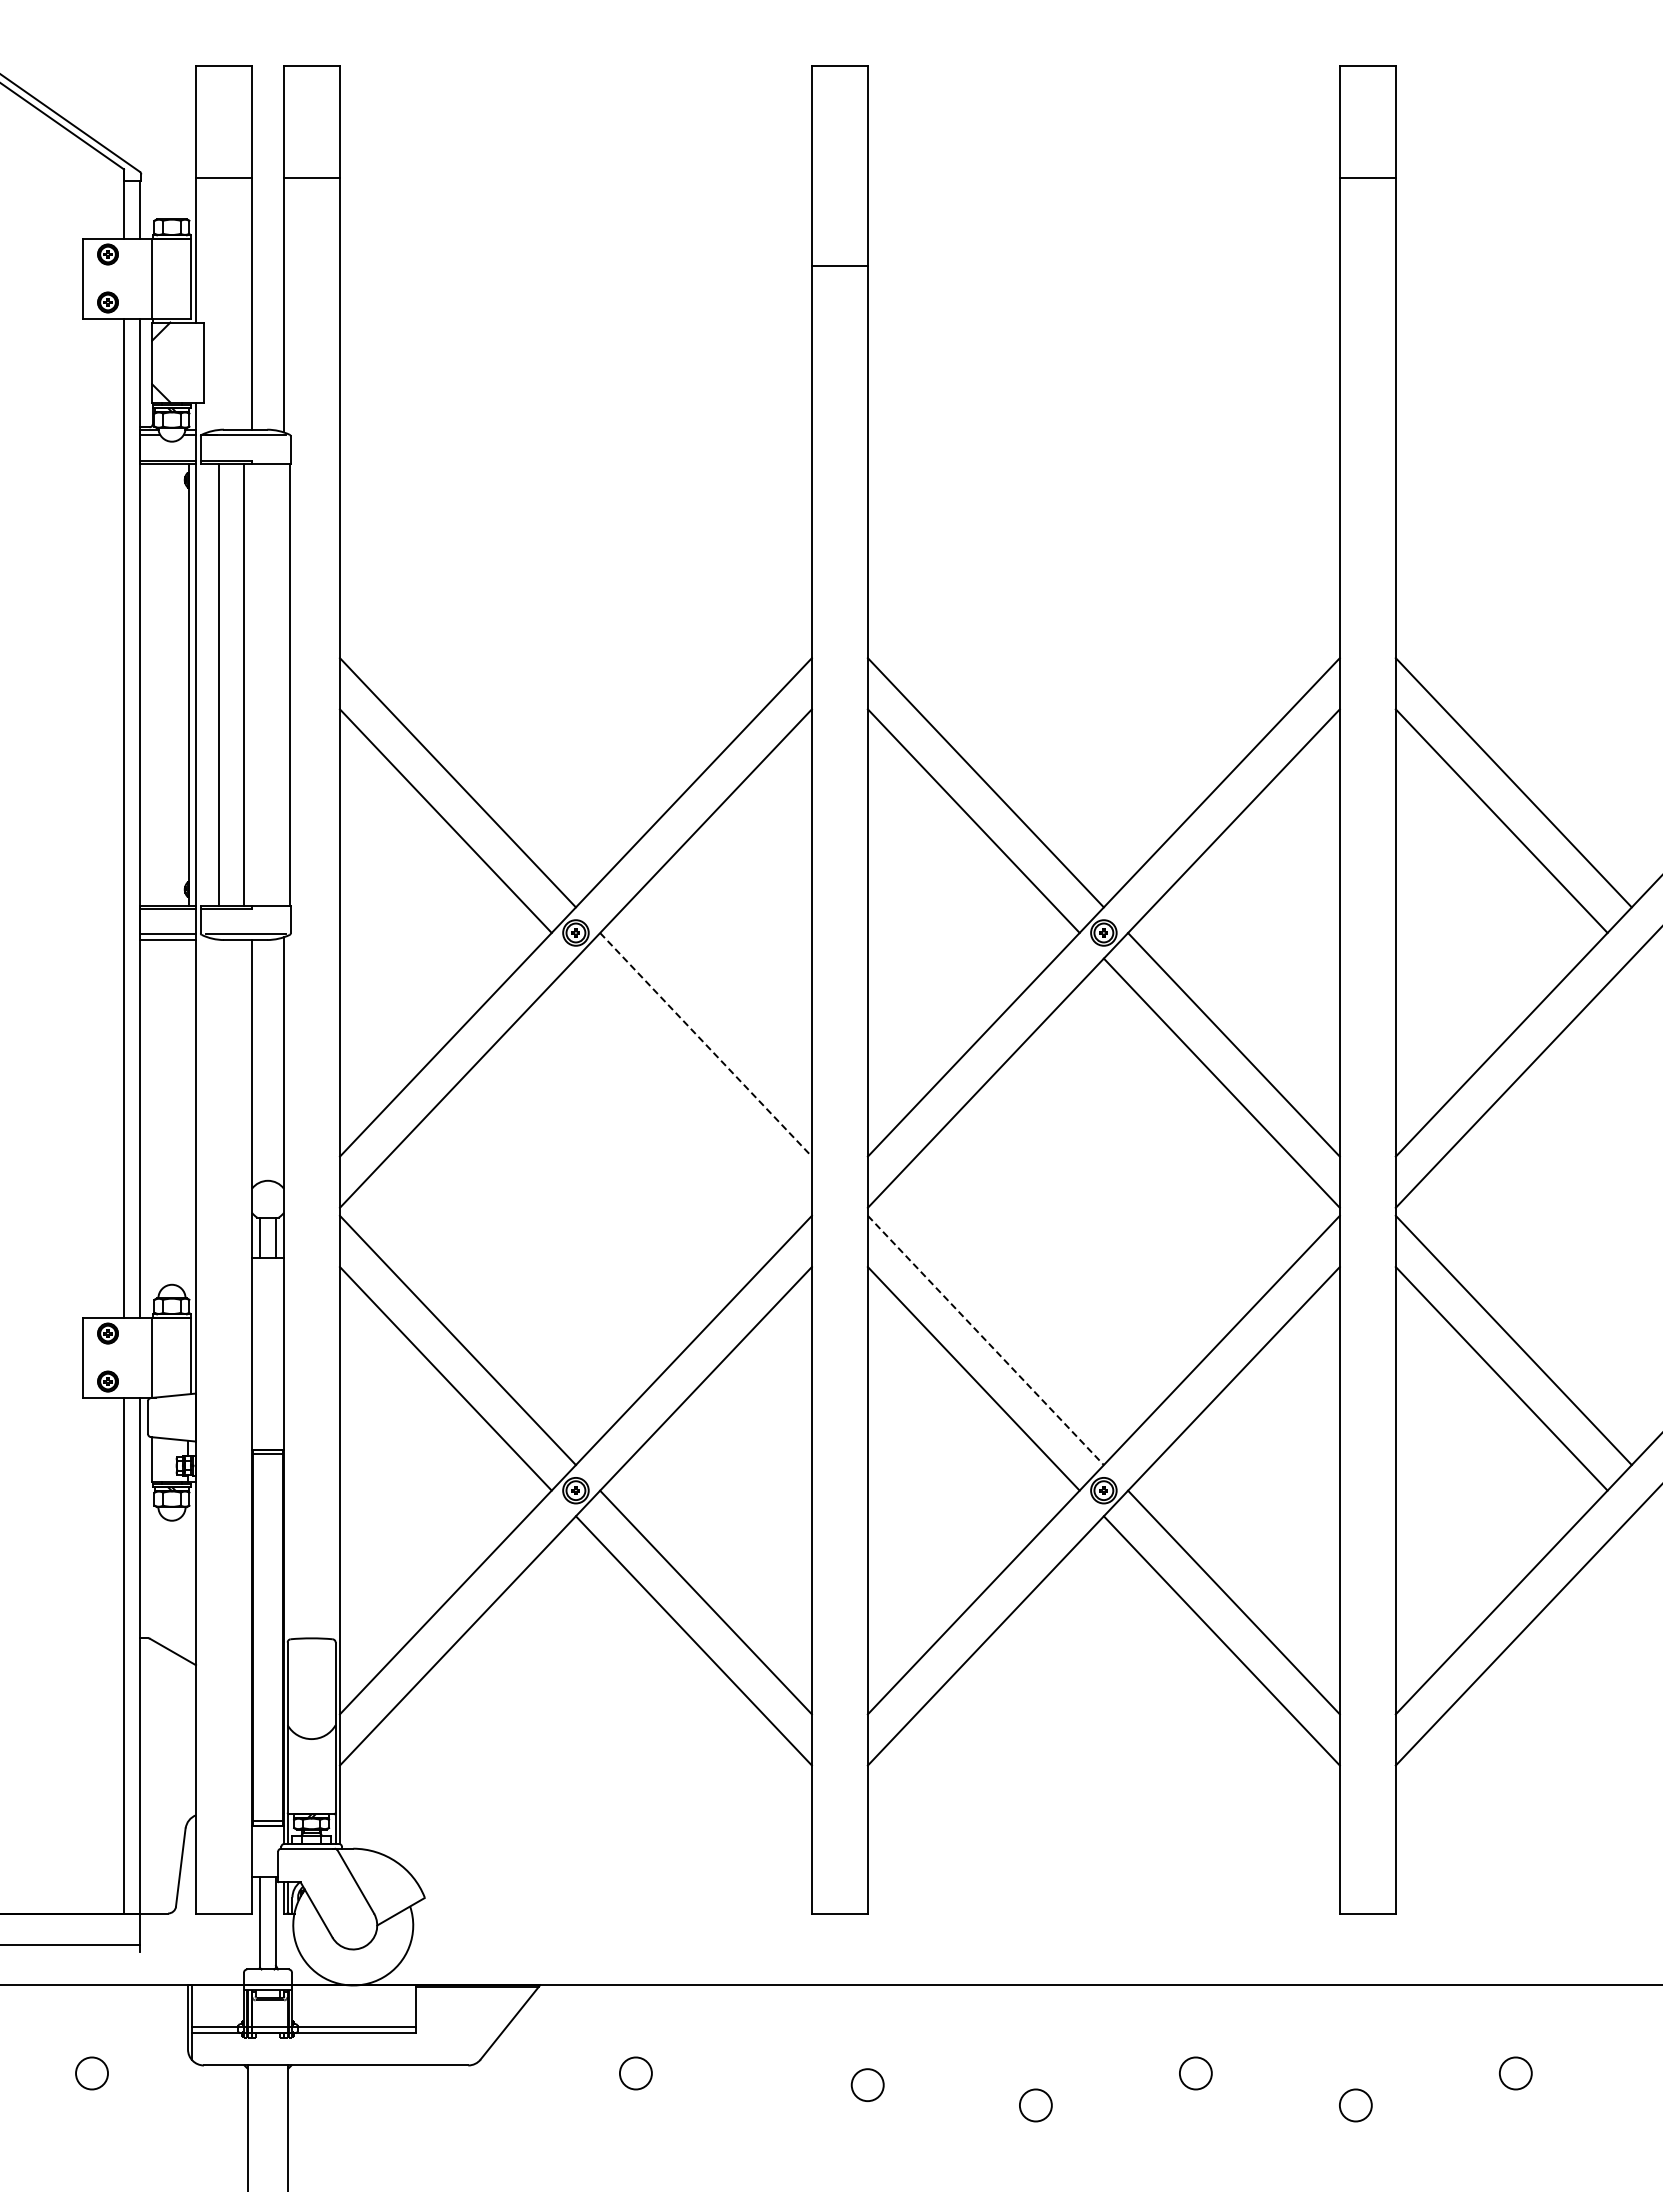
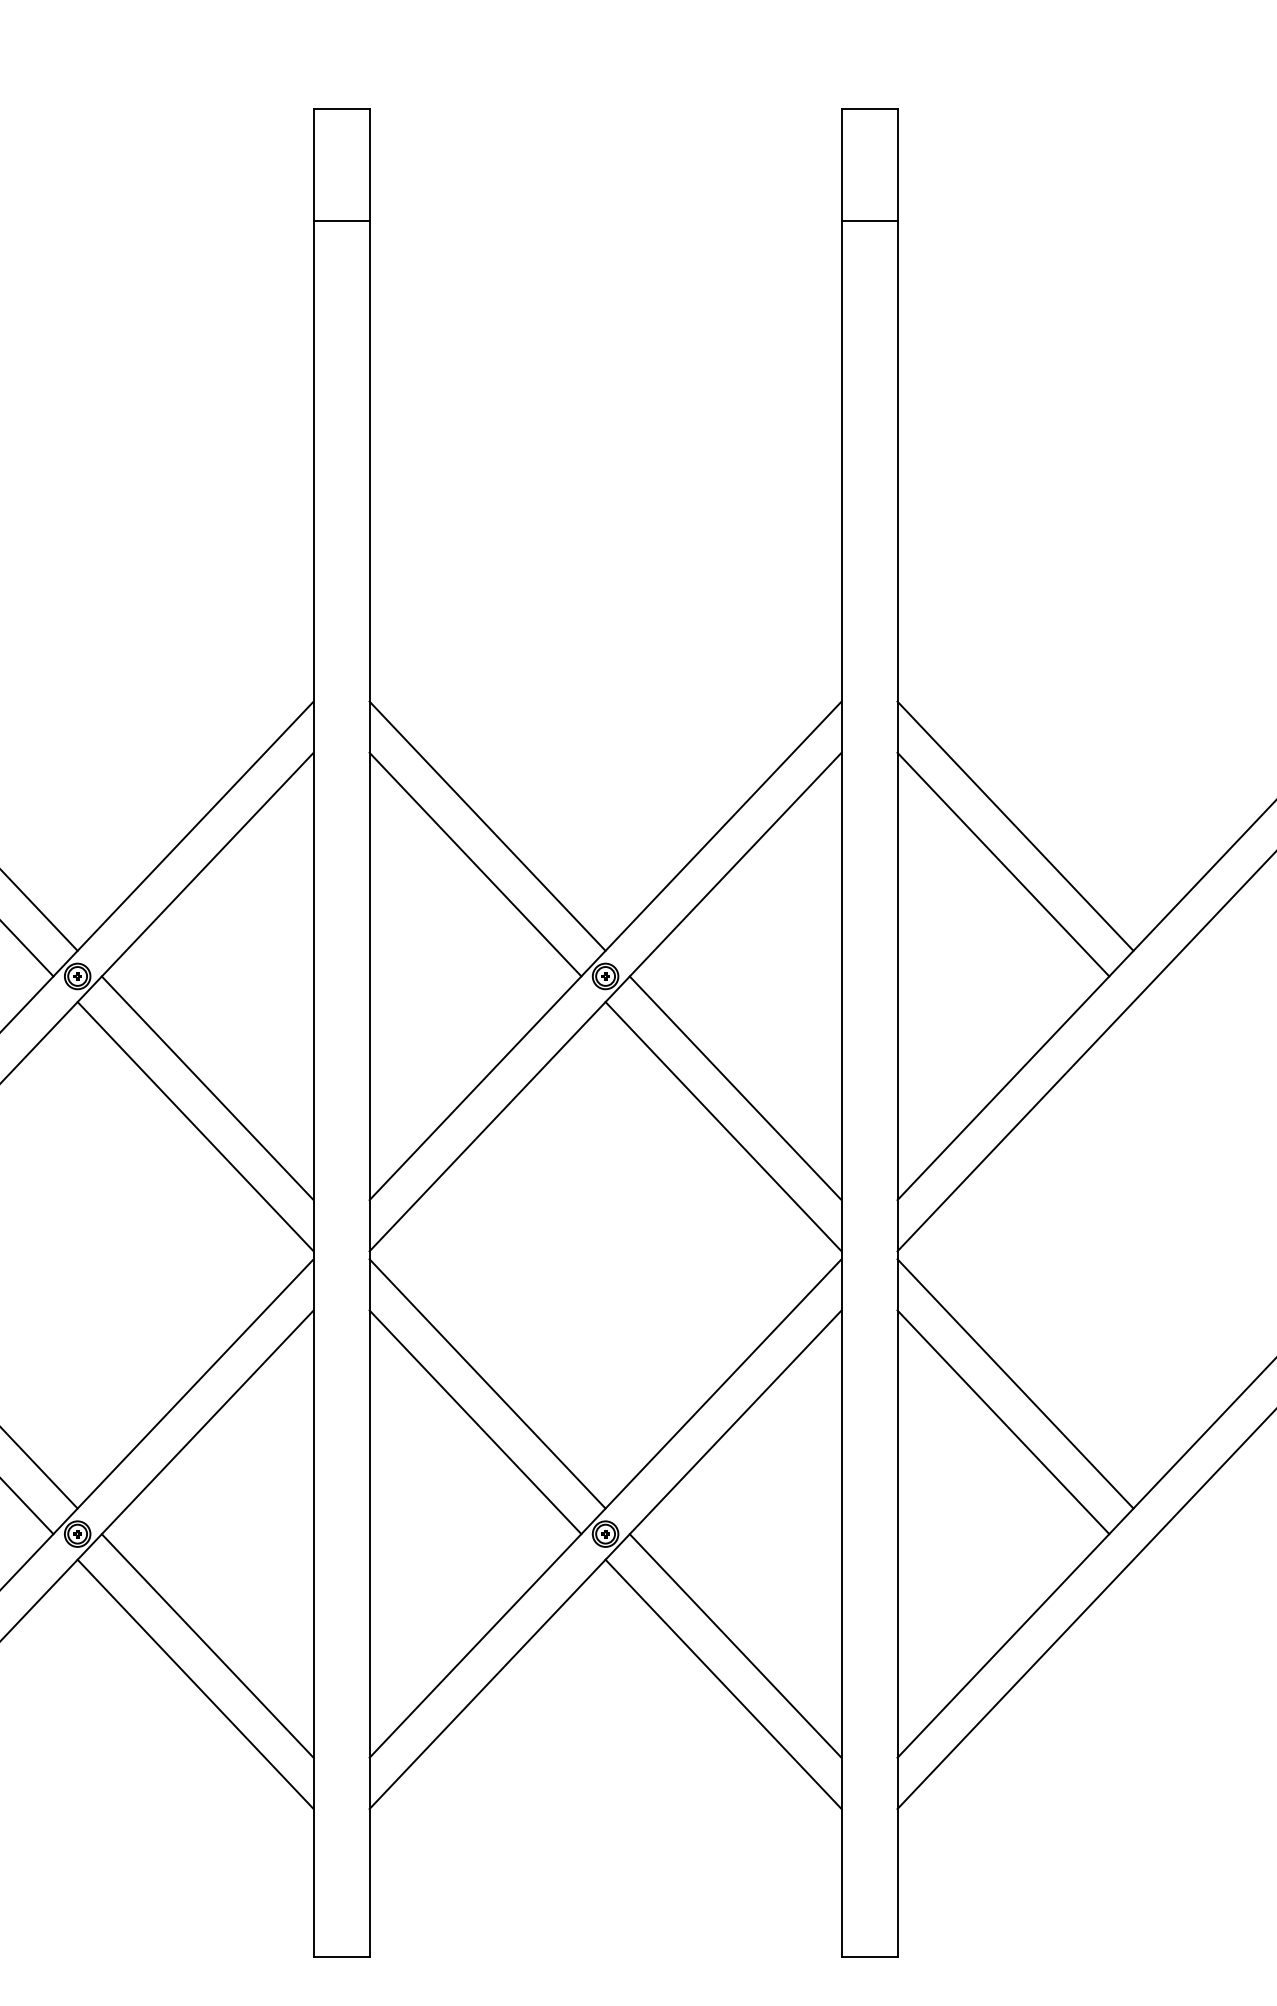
line: (839, 265) -> (341, 220), moved
line: (706, 1045) -> (208, 1088), dashed -> solid
line: (693, 1082) -> (195, 1125), added
line: (985, 1340) -> (487, 1383), dashed -> solid

